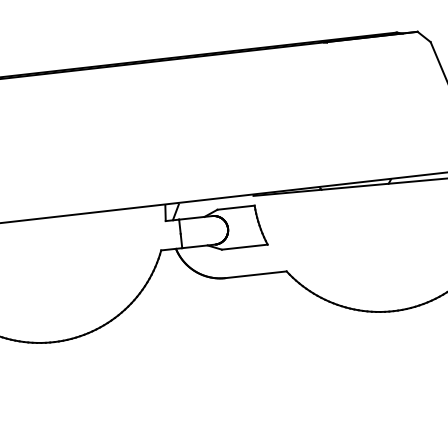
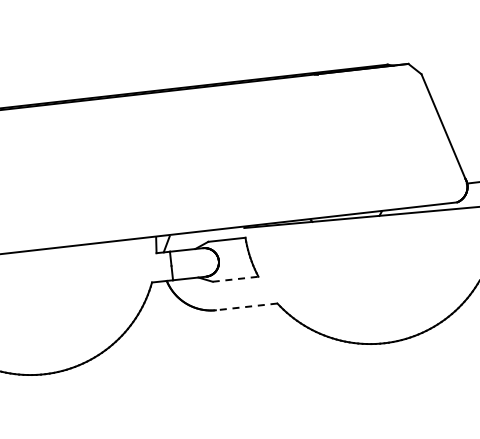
line: (245, 247) -> (236, 279), solid -> dashed
line: (255, 274) -> (246, 306), solid -> dashed

